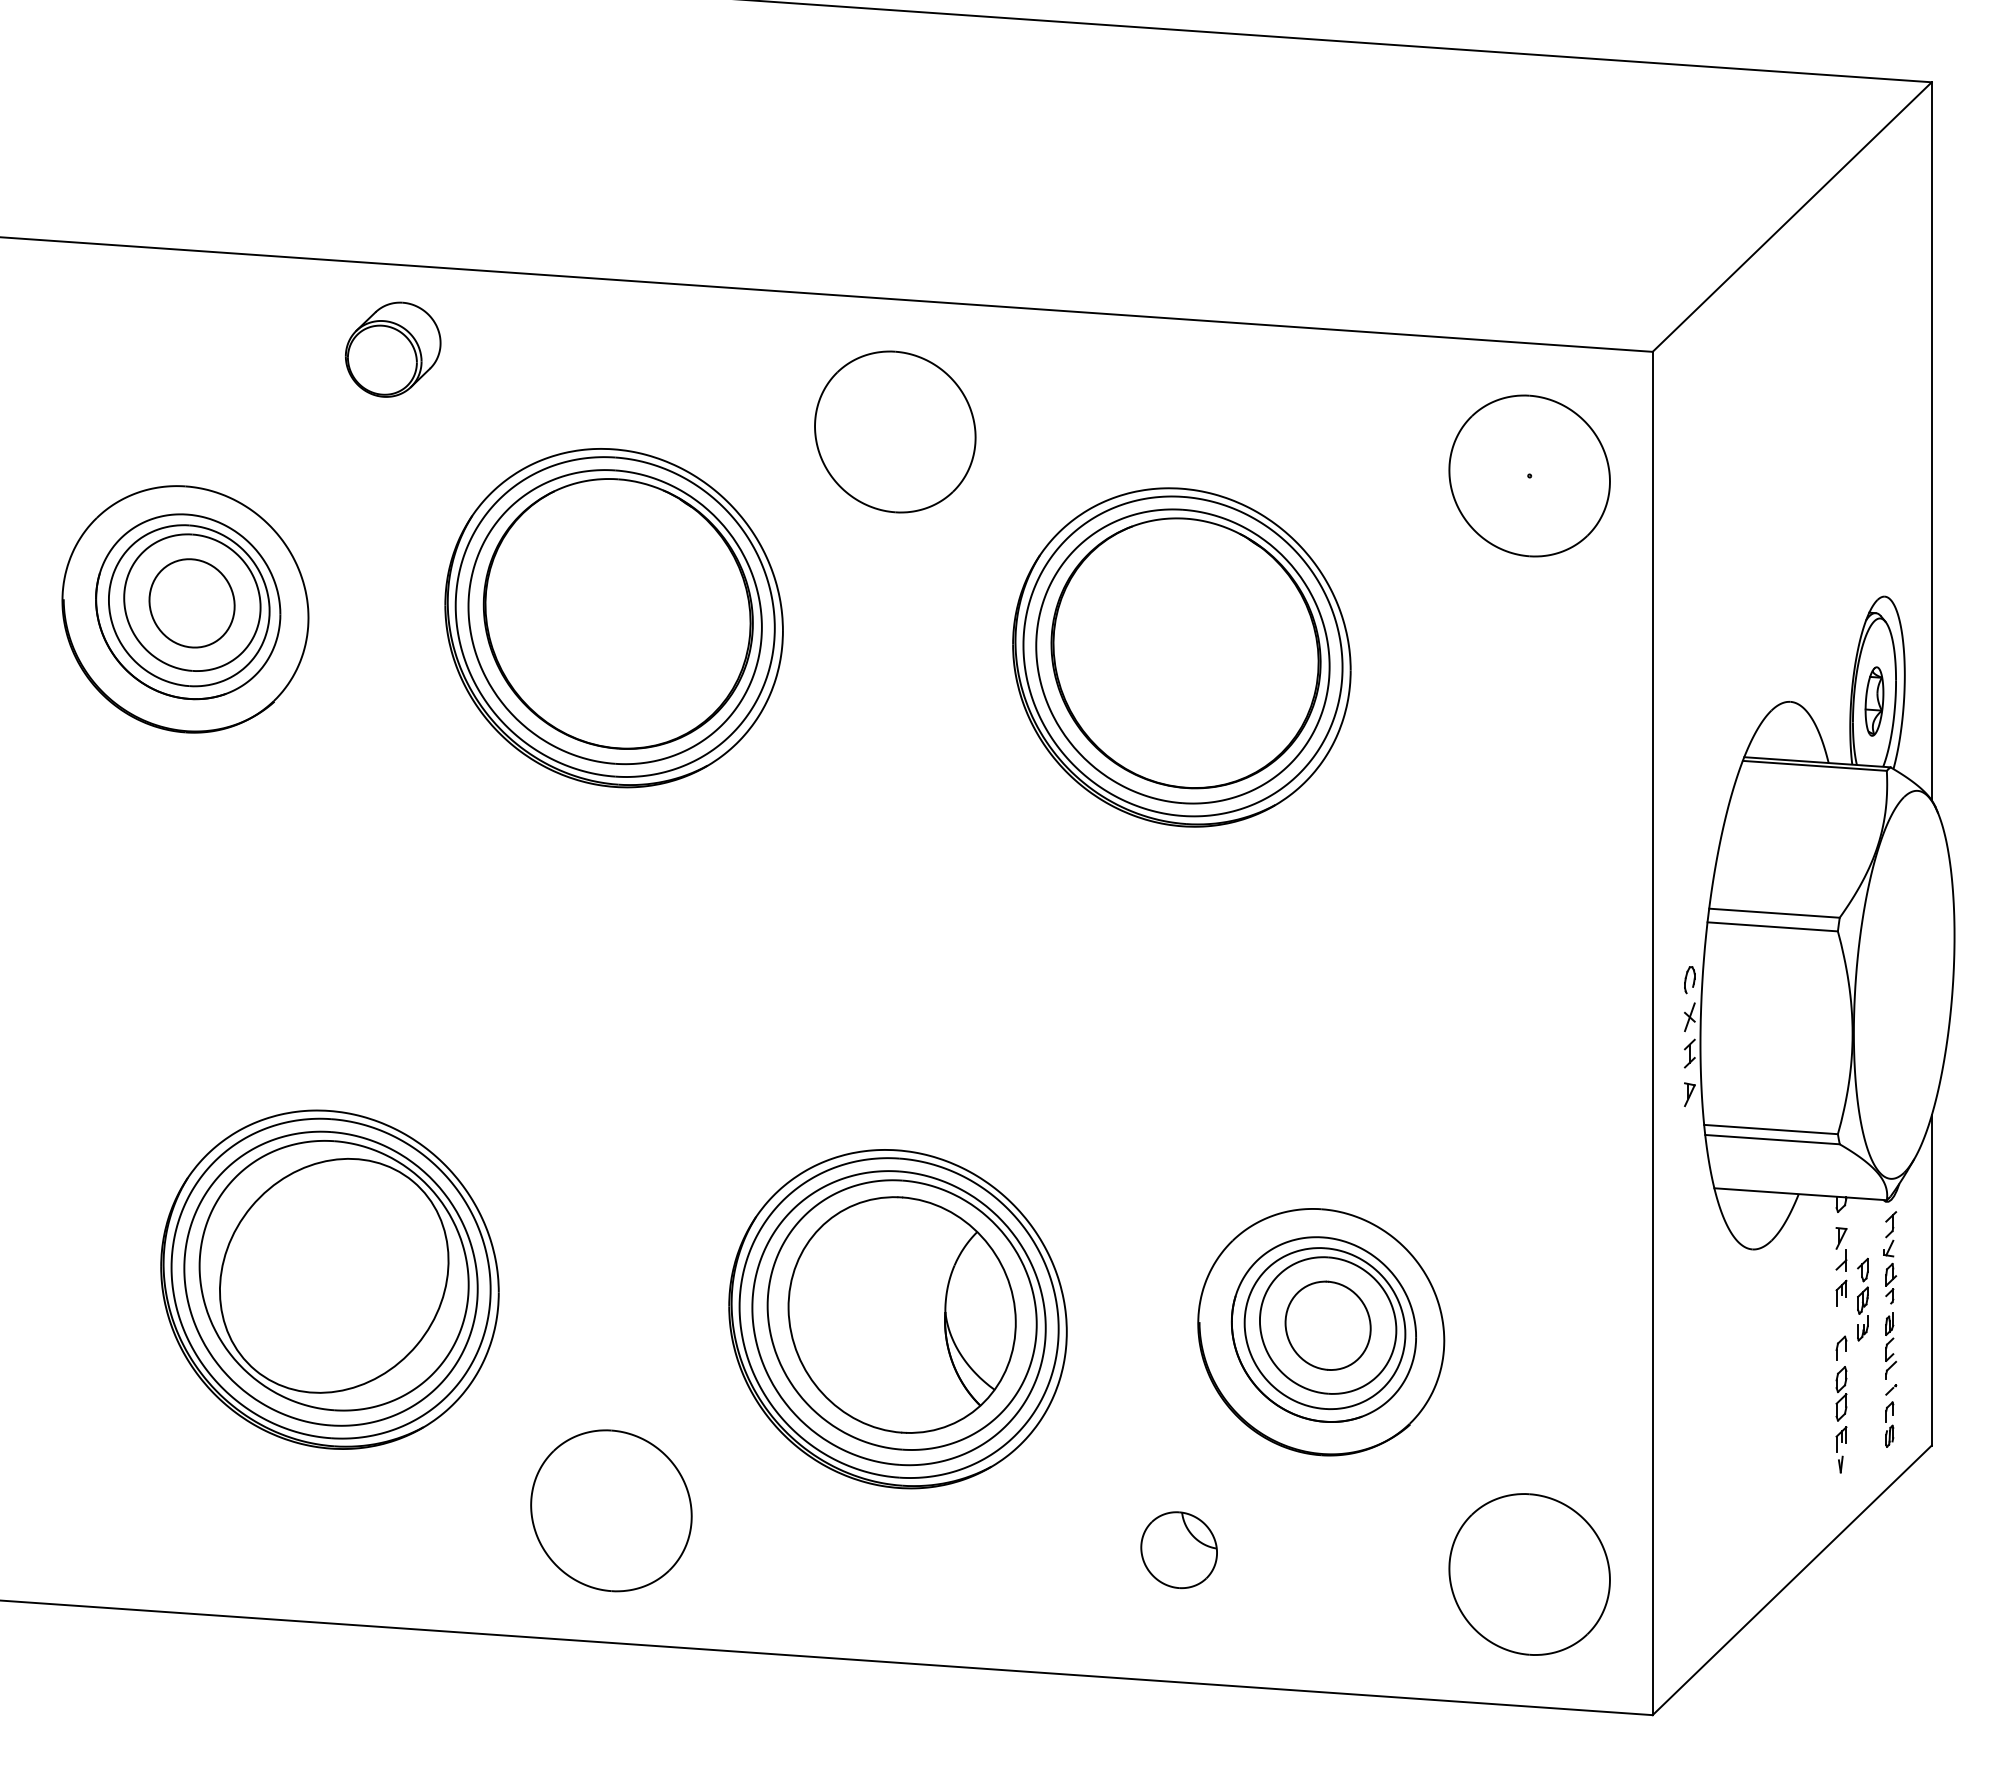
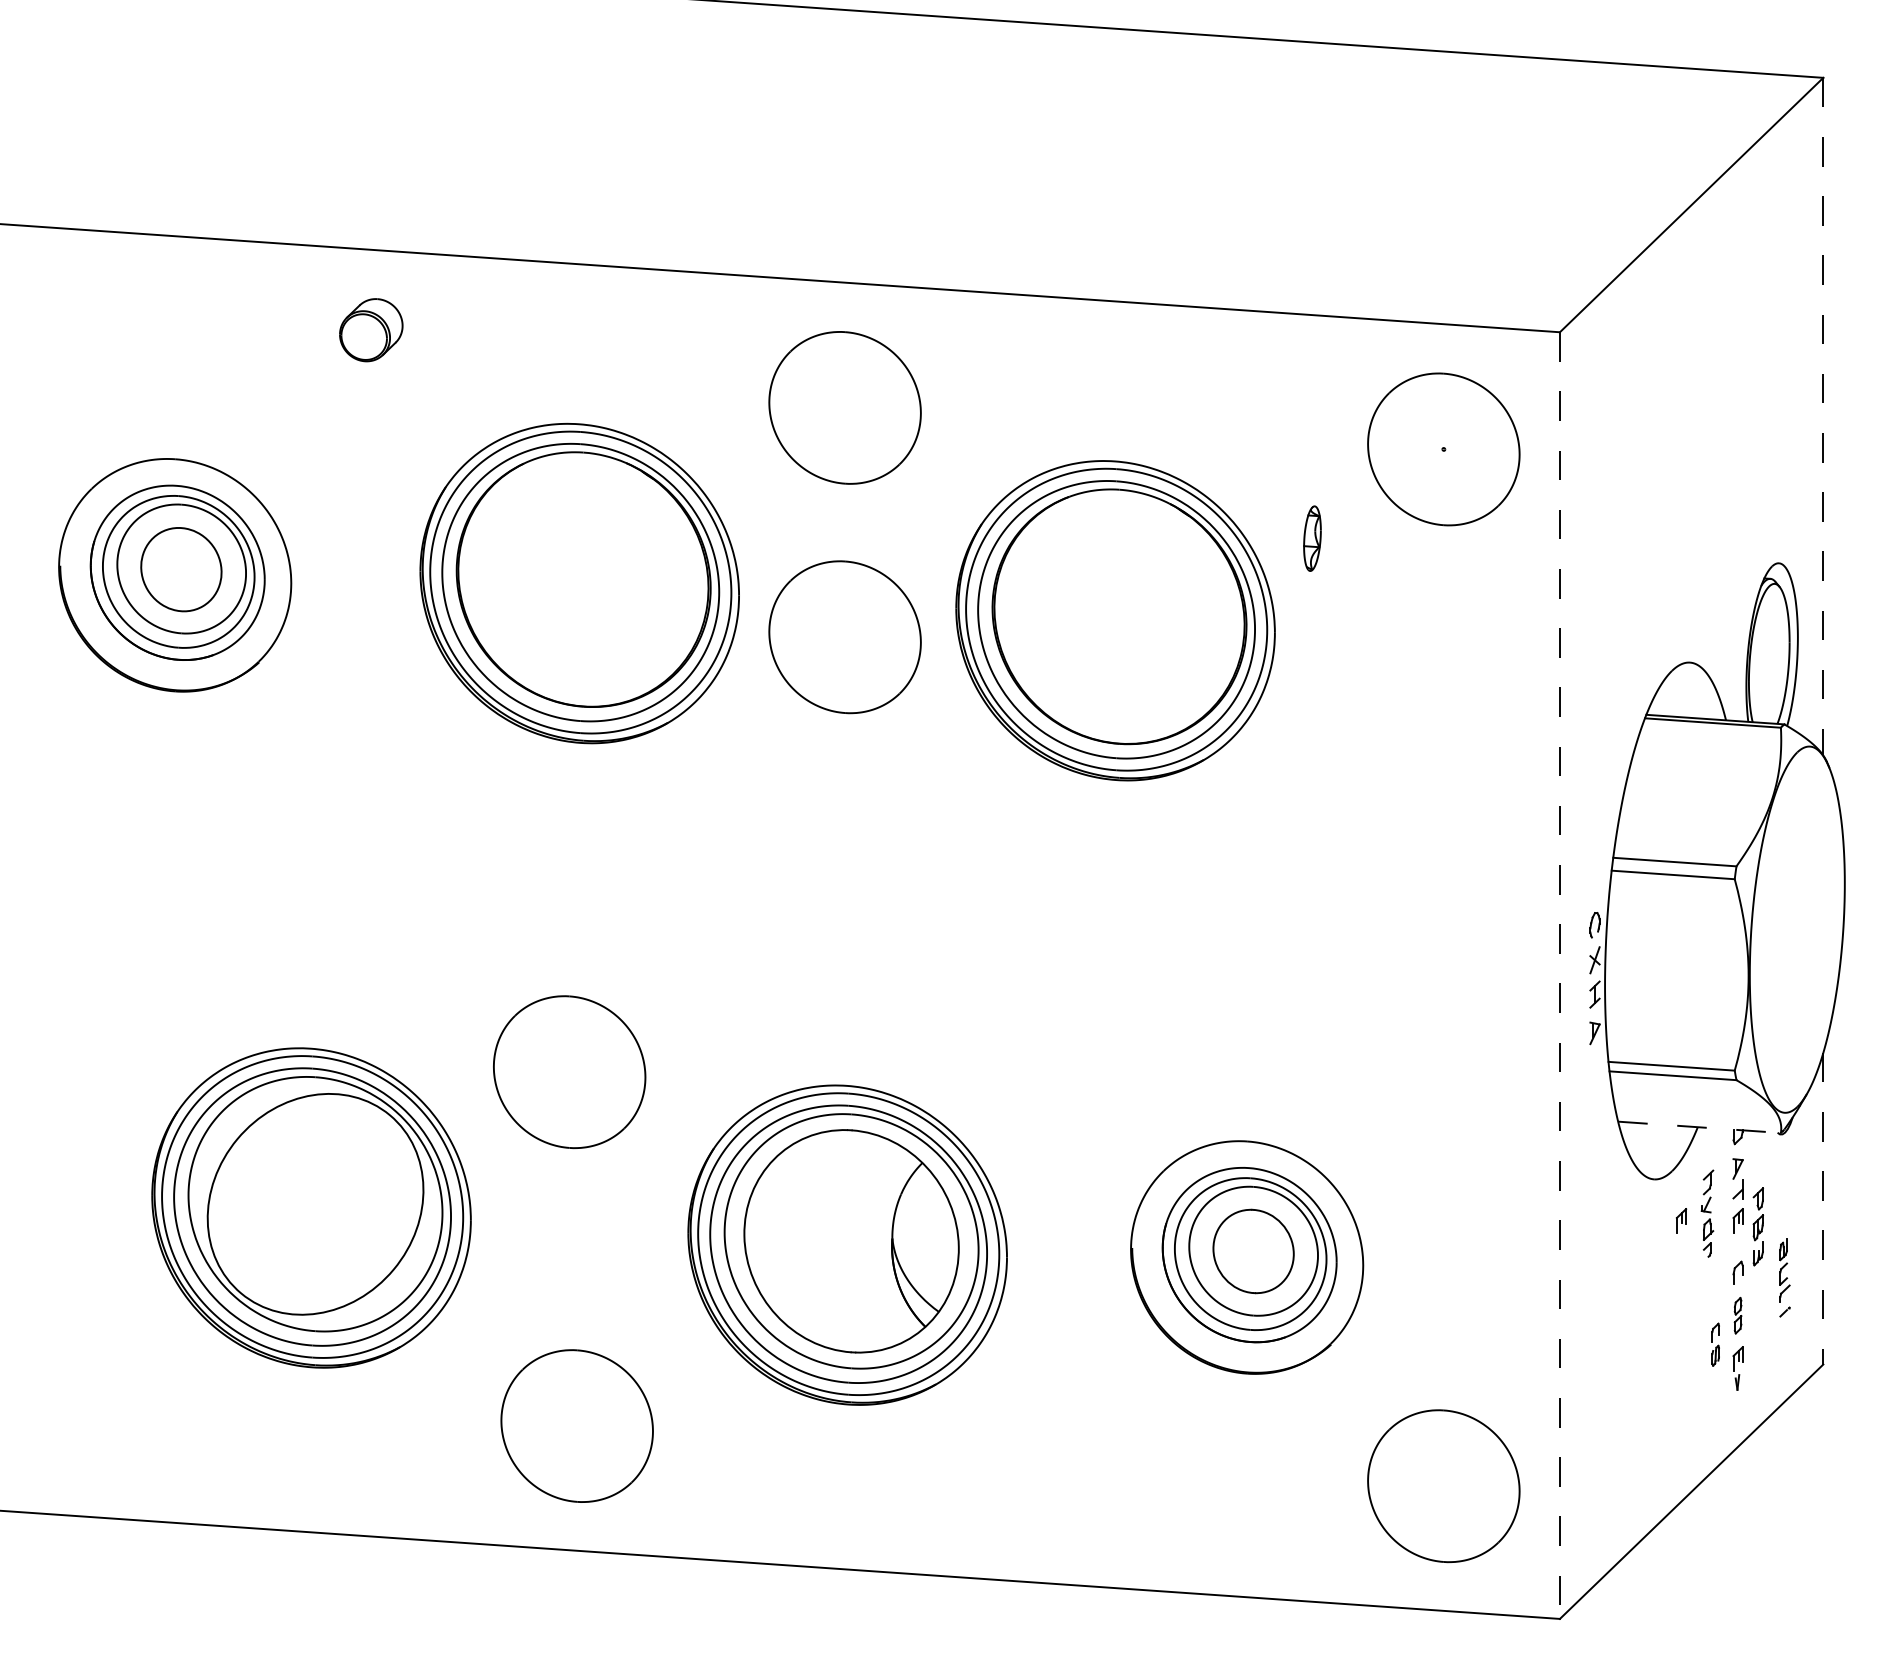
part: (393, 349) -> (371, 330), size x0.7
line: (1931, 441) -> (1823, 416), solid -> dashed
part: (895, 674) -> (845, 636), added
part: (1874, 701) -> (1312, 538), moved
line: (1652, 1033) -> (1559, 975), solid -> dashed
part: (603, 1135) -> (569, 1071), added
line: (1801, 1194) -> (1700, 1127), solid -> dashed
part: (1890, 1257) -> (1707, 1213), moved
line: (1931, 1280) -> (1823, 1208), solid -> dashed
part: (1781, 1292) -> (1681, 1220), added
part: (1841, 1393) -> (1738, 1315), size x0.7
part: (1889, 1424) -> (1715, 1344), moved
part: (1178, 1550) -> (1112, 1463), removed

